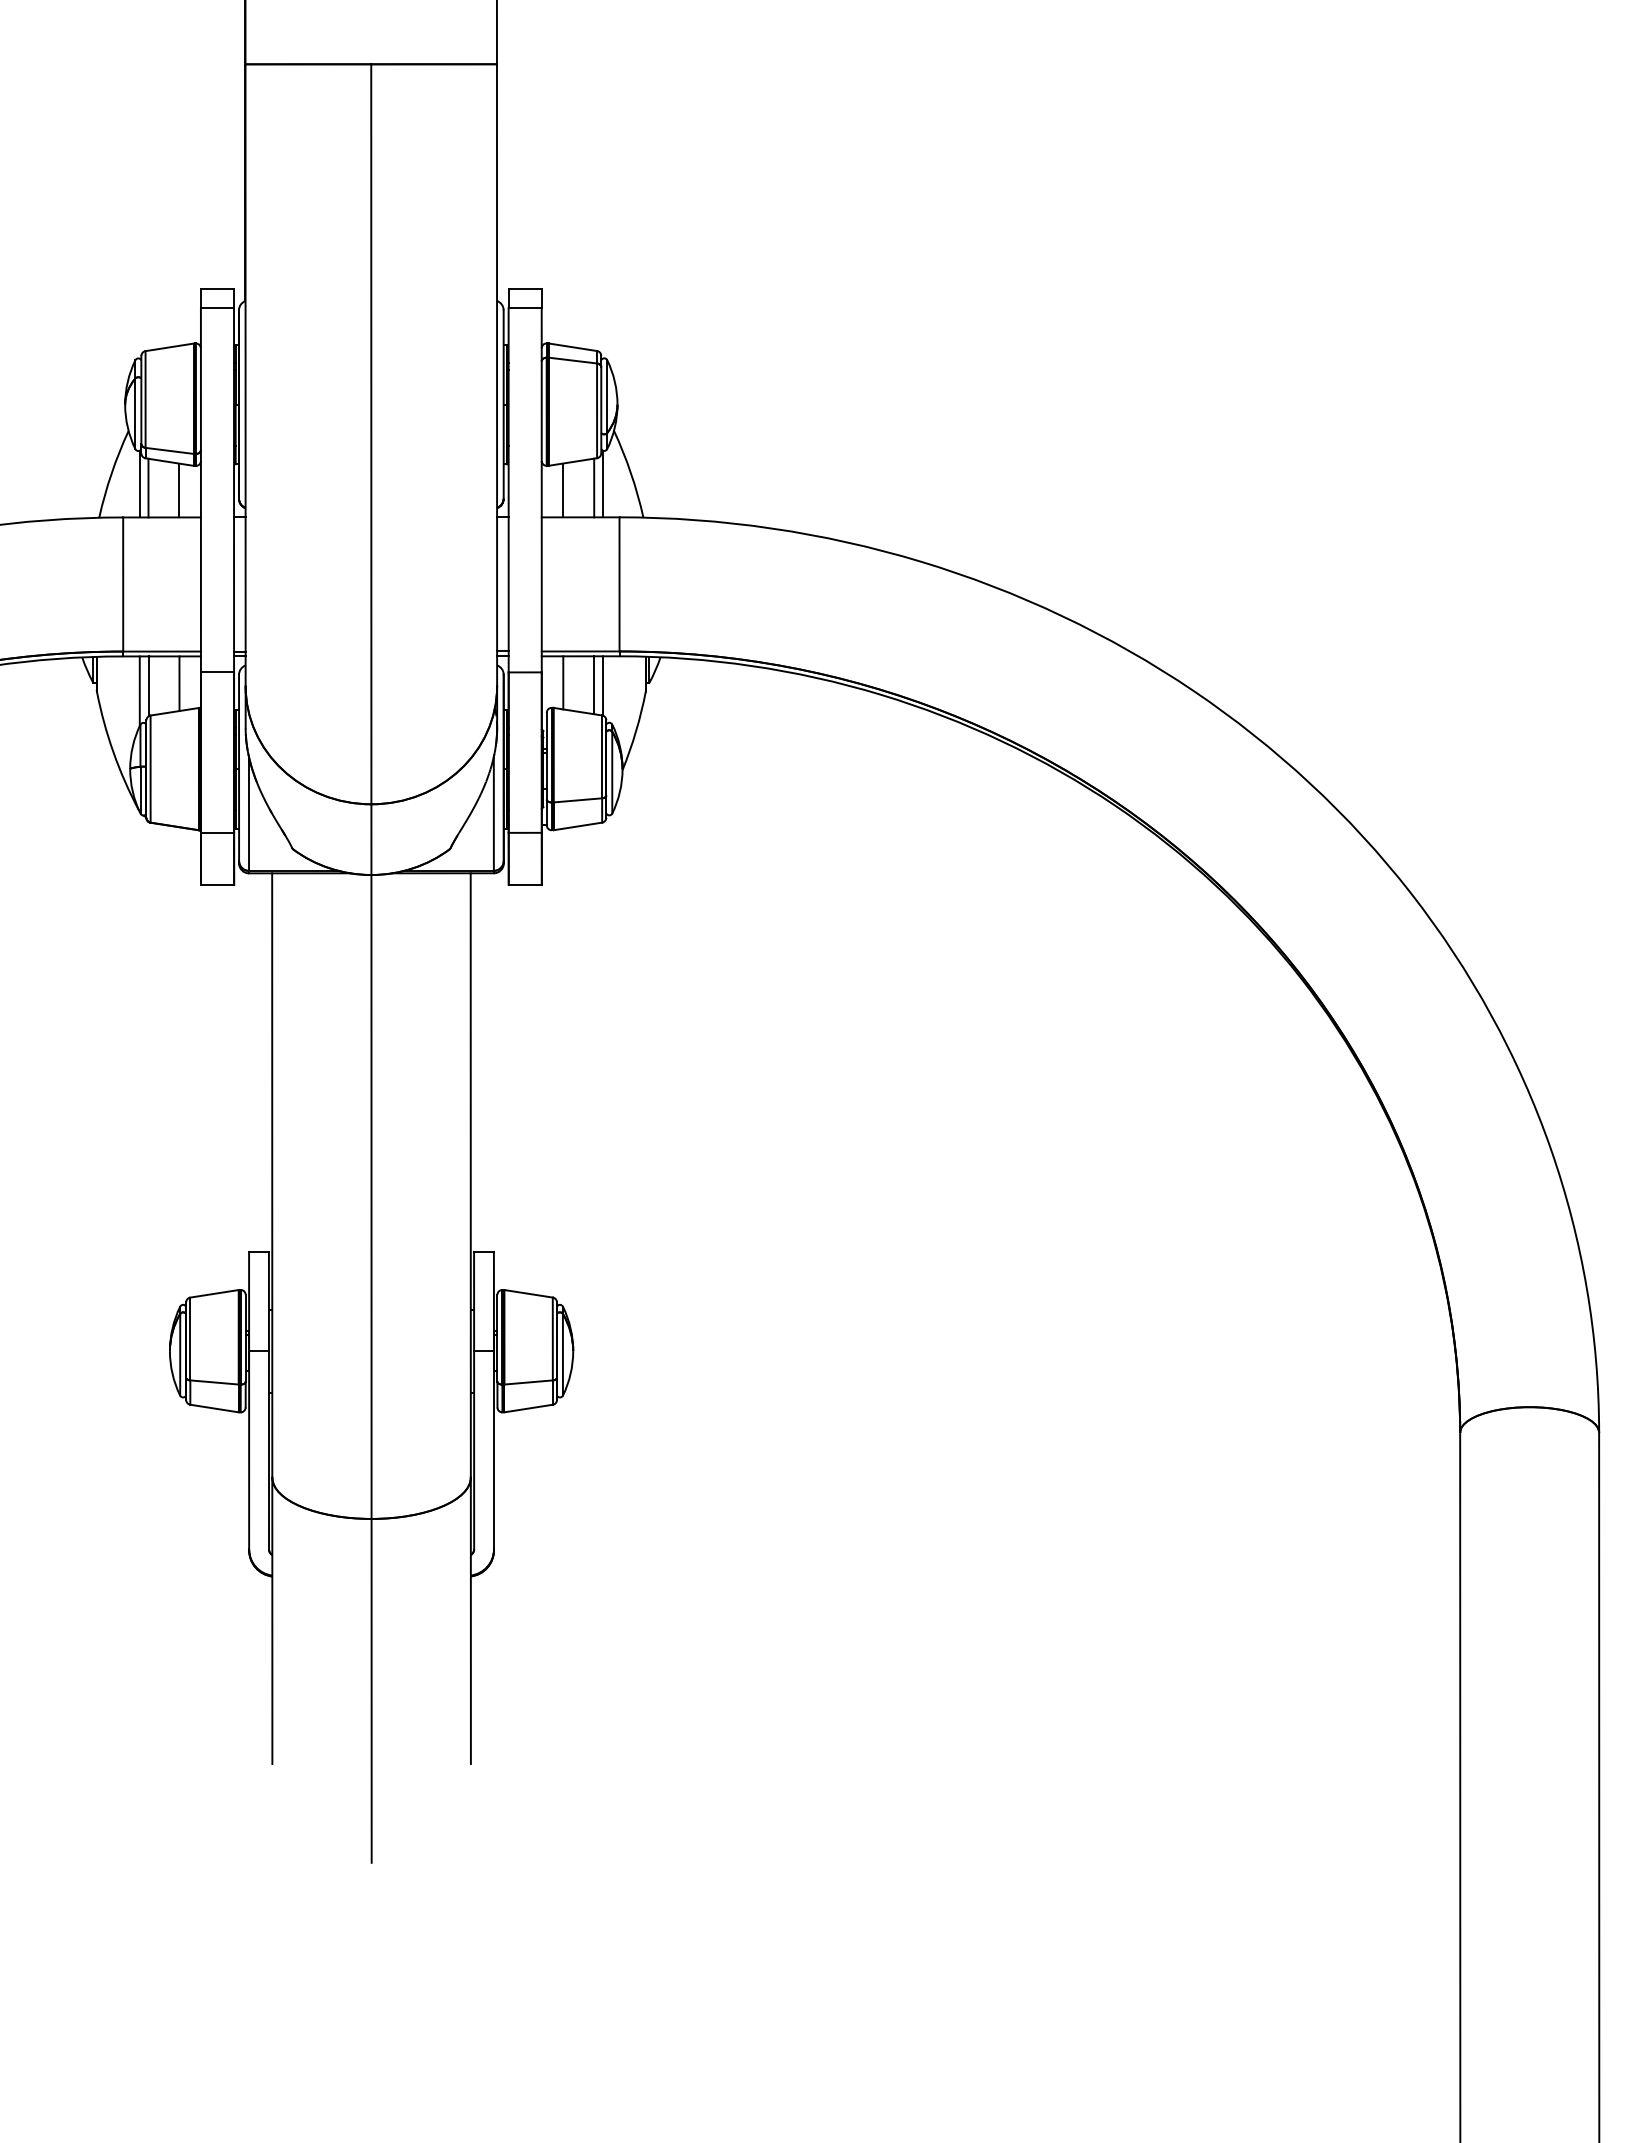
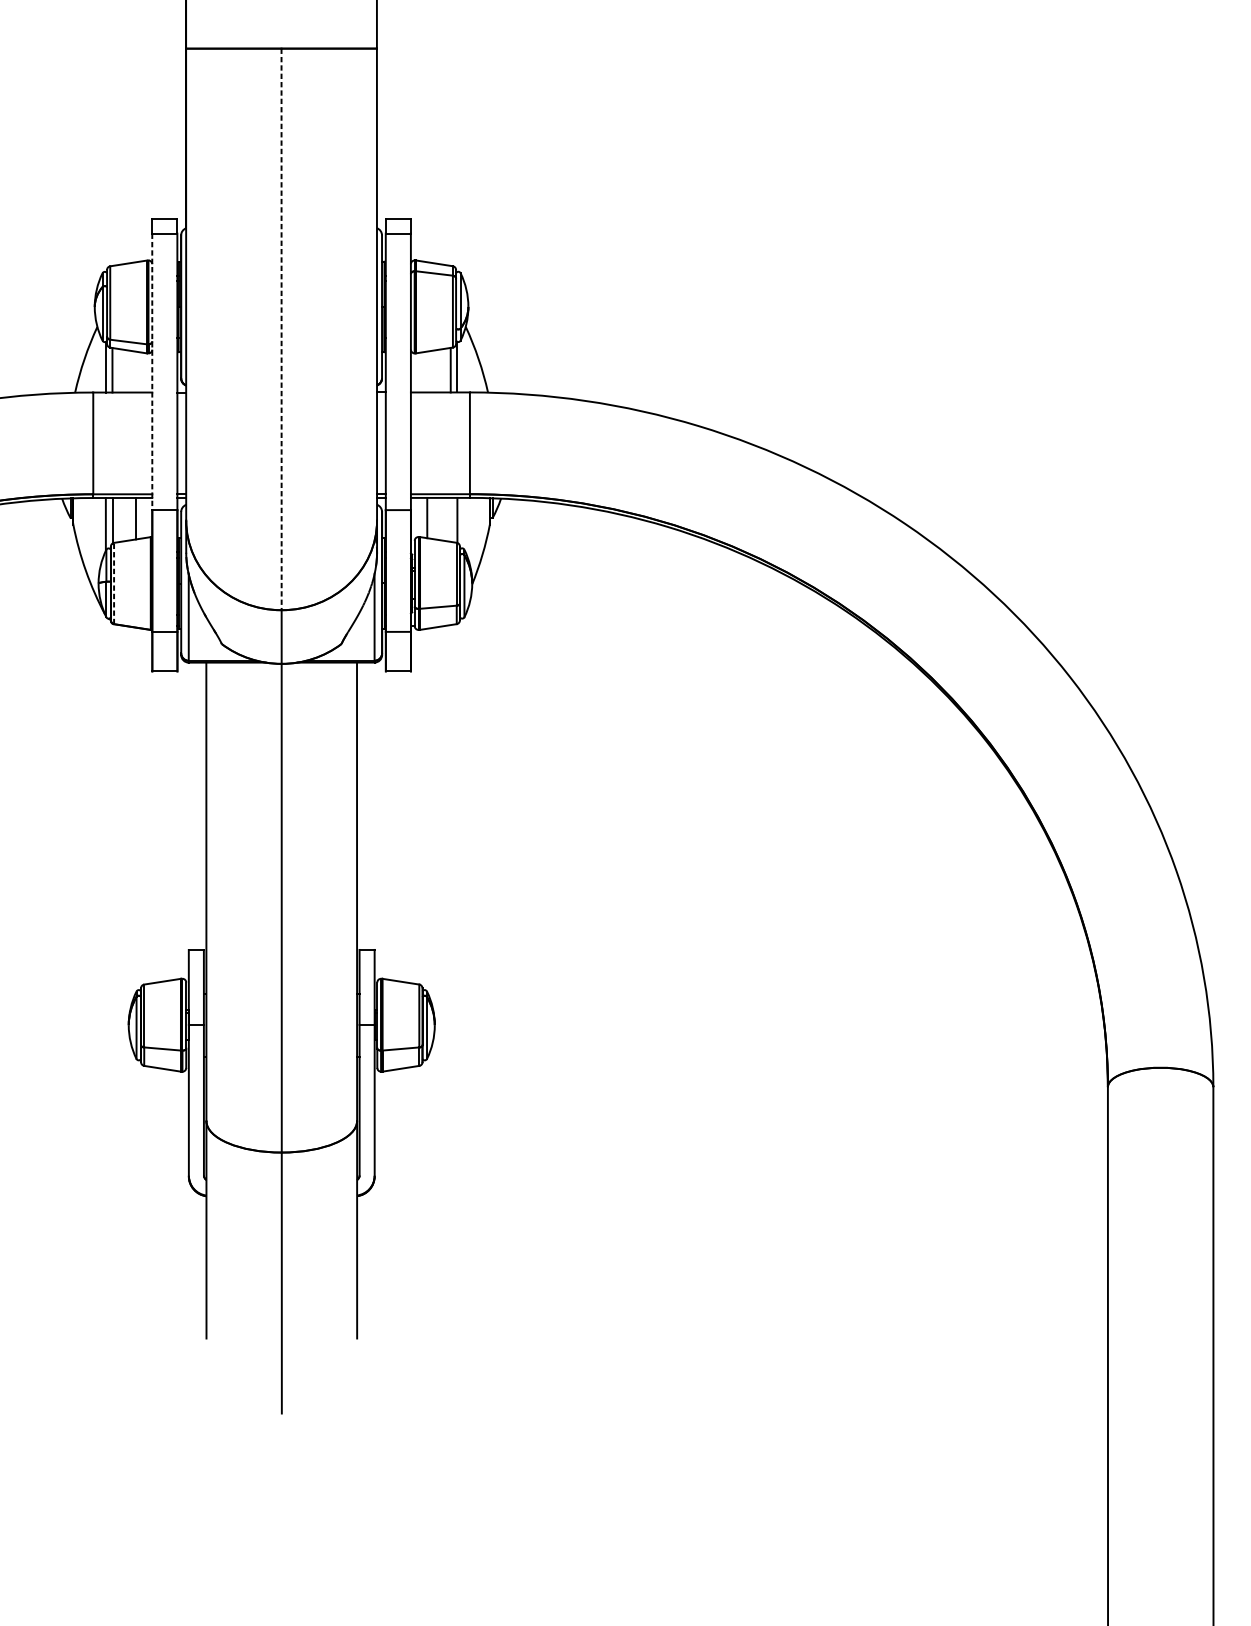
line: (371, 434) -> (281, 329), solid -> dashed
line: (179, 490) -> (136, 372), removed
line: (200, 490) -> (151, 372), solid -> dashed
line: (563, 490) -> (427, 372), removed
line: (594, 685) -> (450, 520), removed
line: (150, 769) -> (114, 583), solid -> dashed

